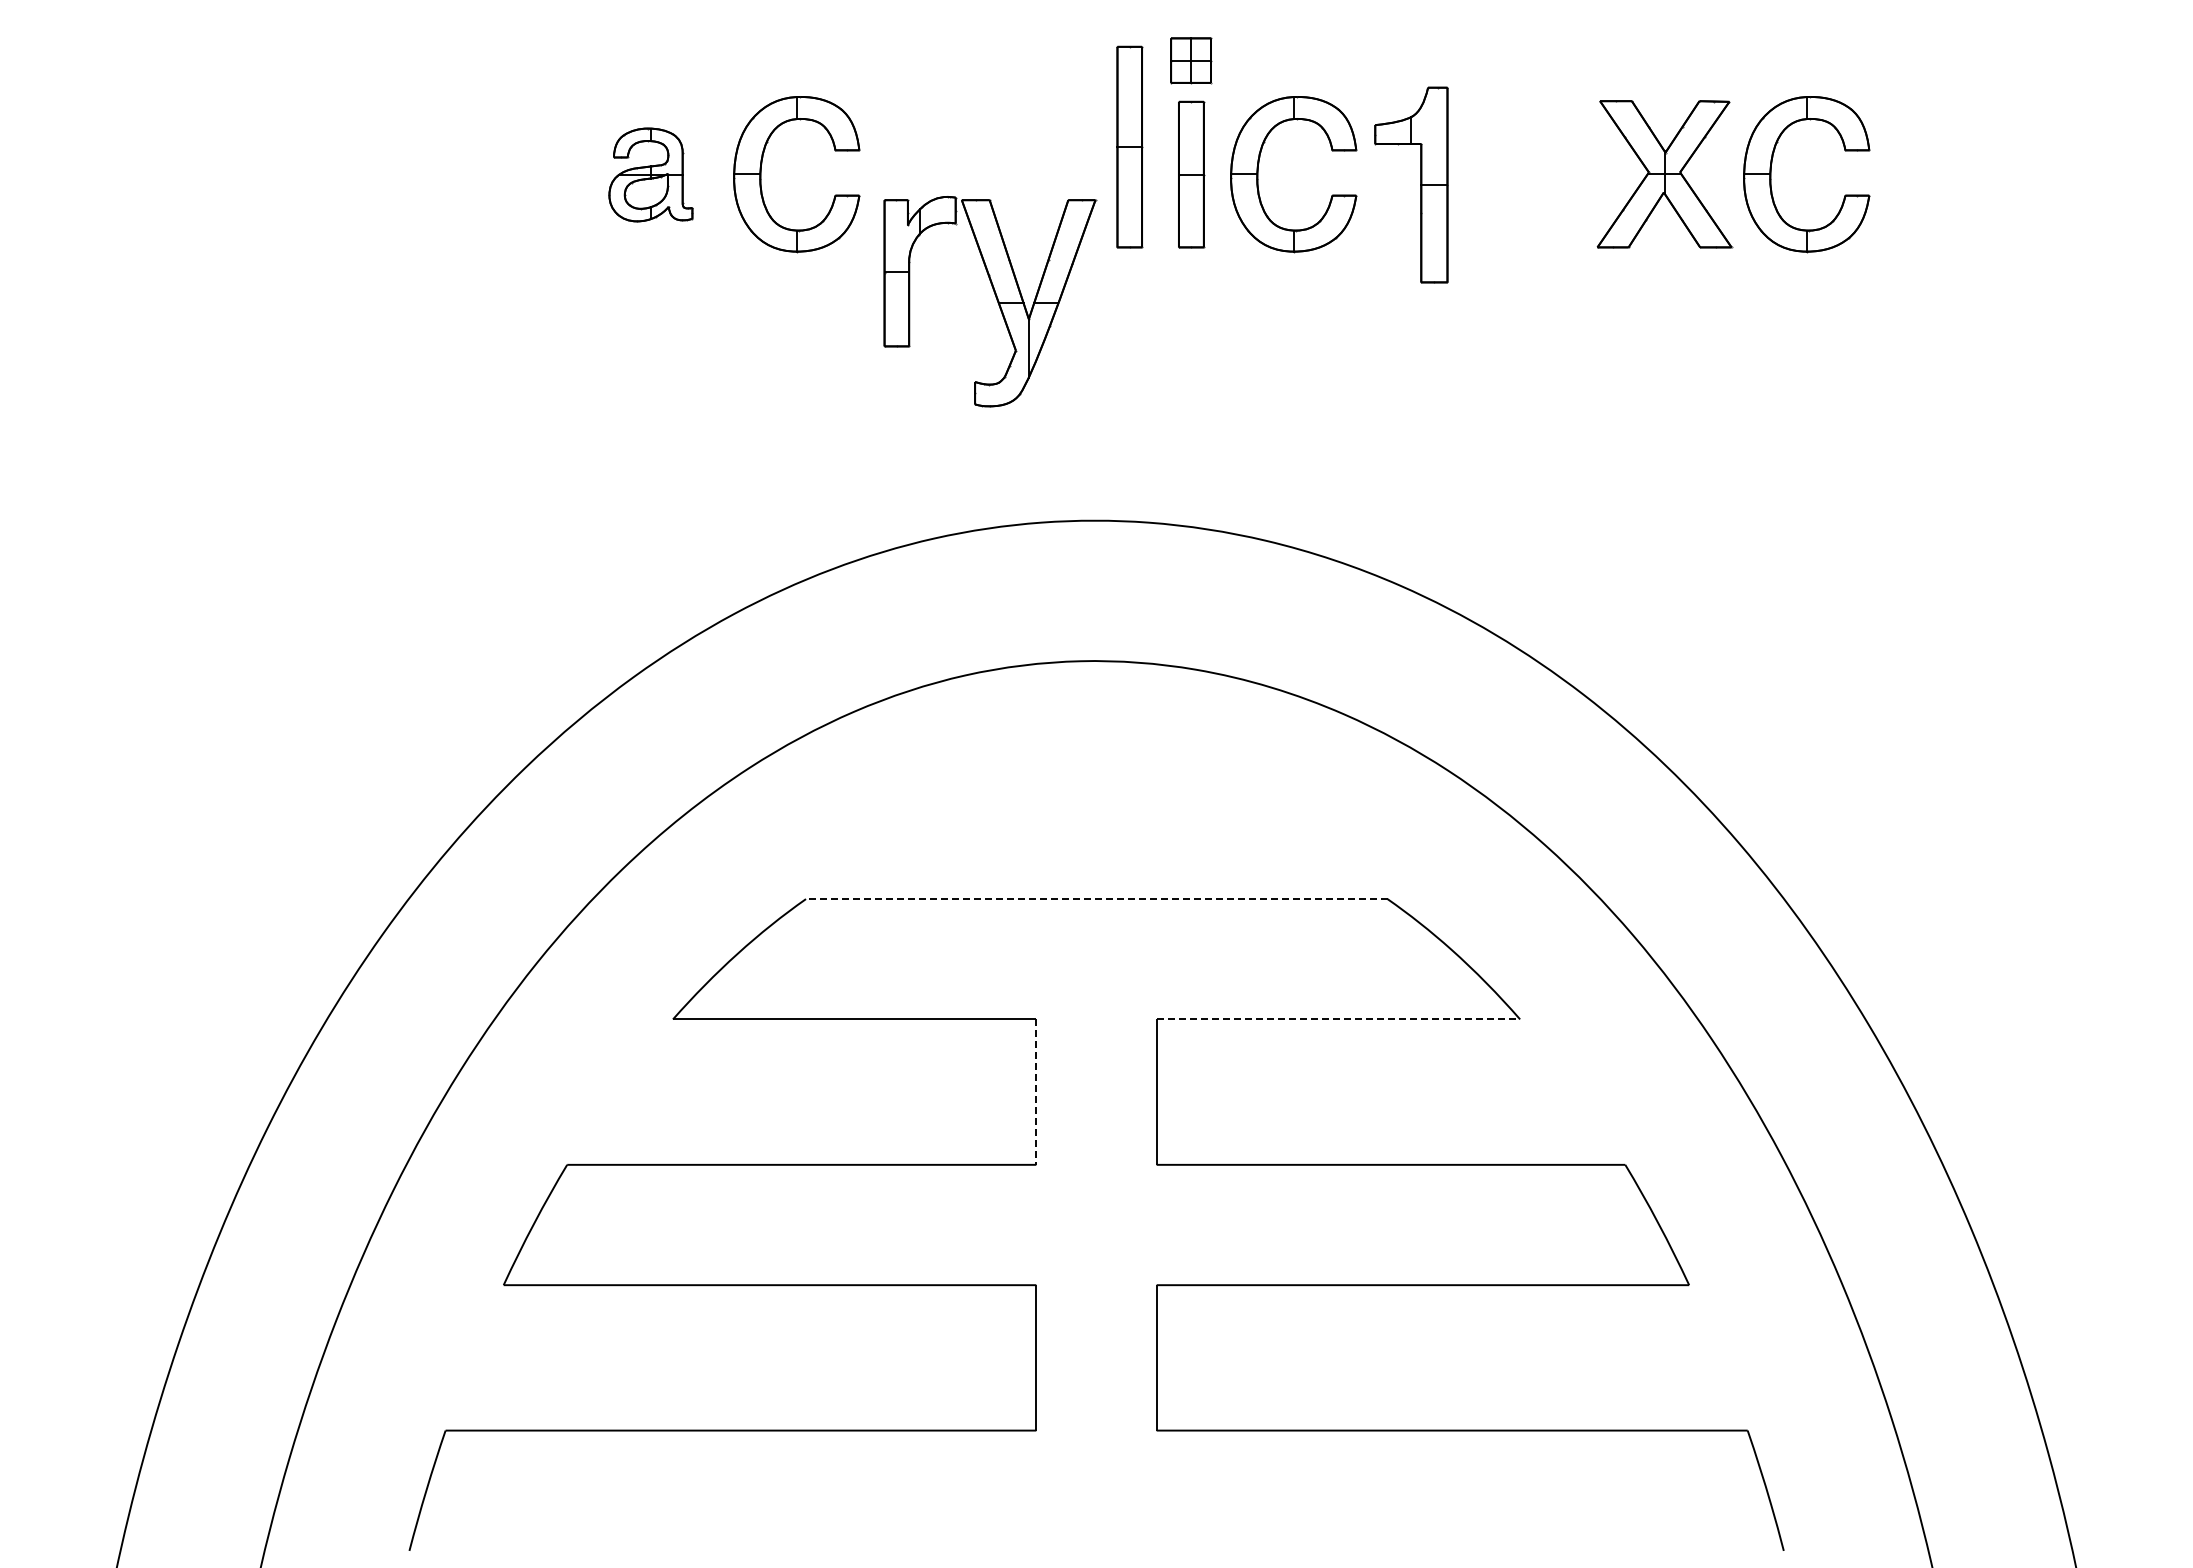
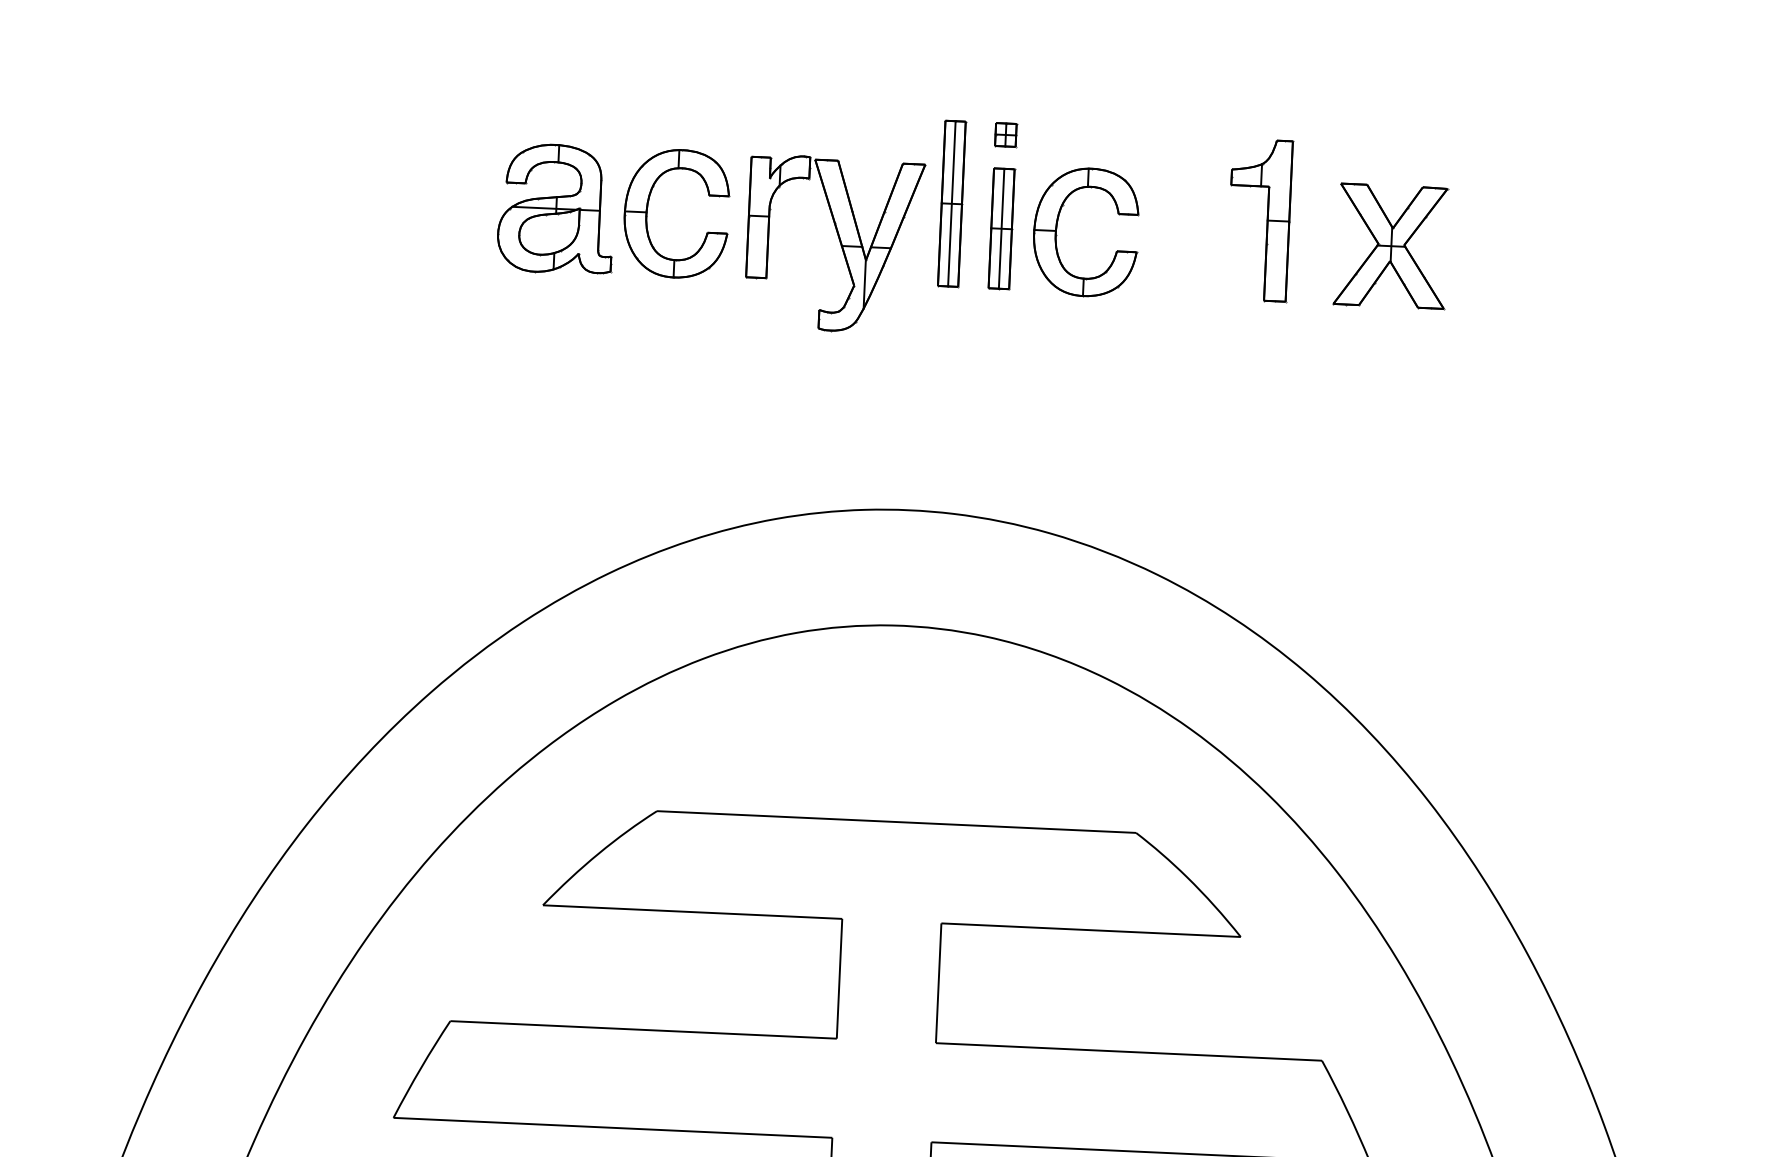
part: (1191, 60) -> (1005, 134), size x0.62
line: (1129, 146) -> (951, 203), added
part: (650, 174) -> (556, 208), size x1.67
line: (1191, 174) -> (1001, 228), added
part: (1771, 174) -> (1479, 250), removed
part: (1420, 184) -> (1267, 220), moved
part: (996, 300) -> (840, 243), moved
line: (1096, 899) -> (896, 822), dashed -> solid
line: (1338, 1019) -> (1091, 930), dashed -> solid
line: (1036, 1092) -> (839, 979), dashed -> solid

